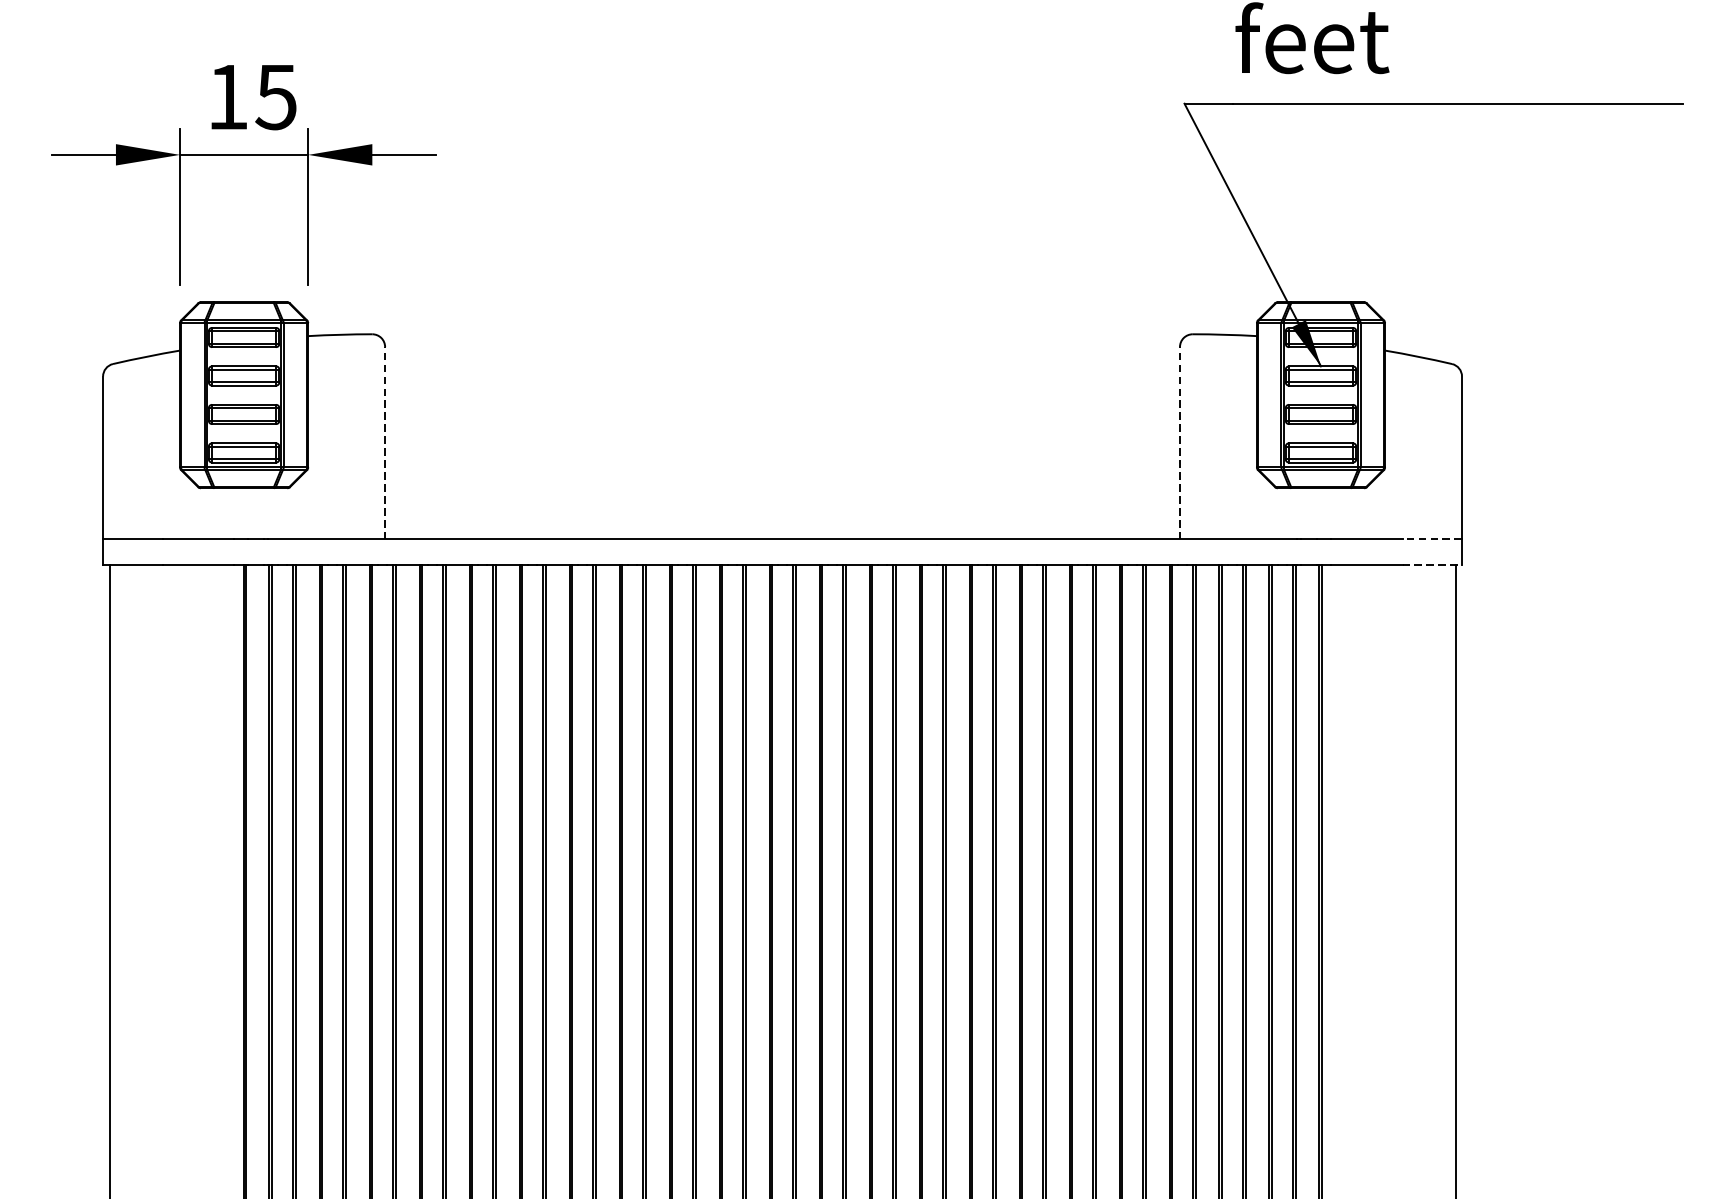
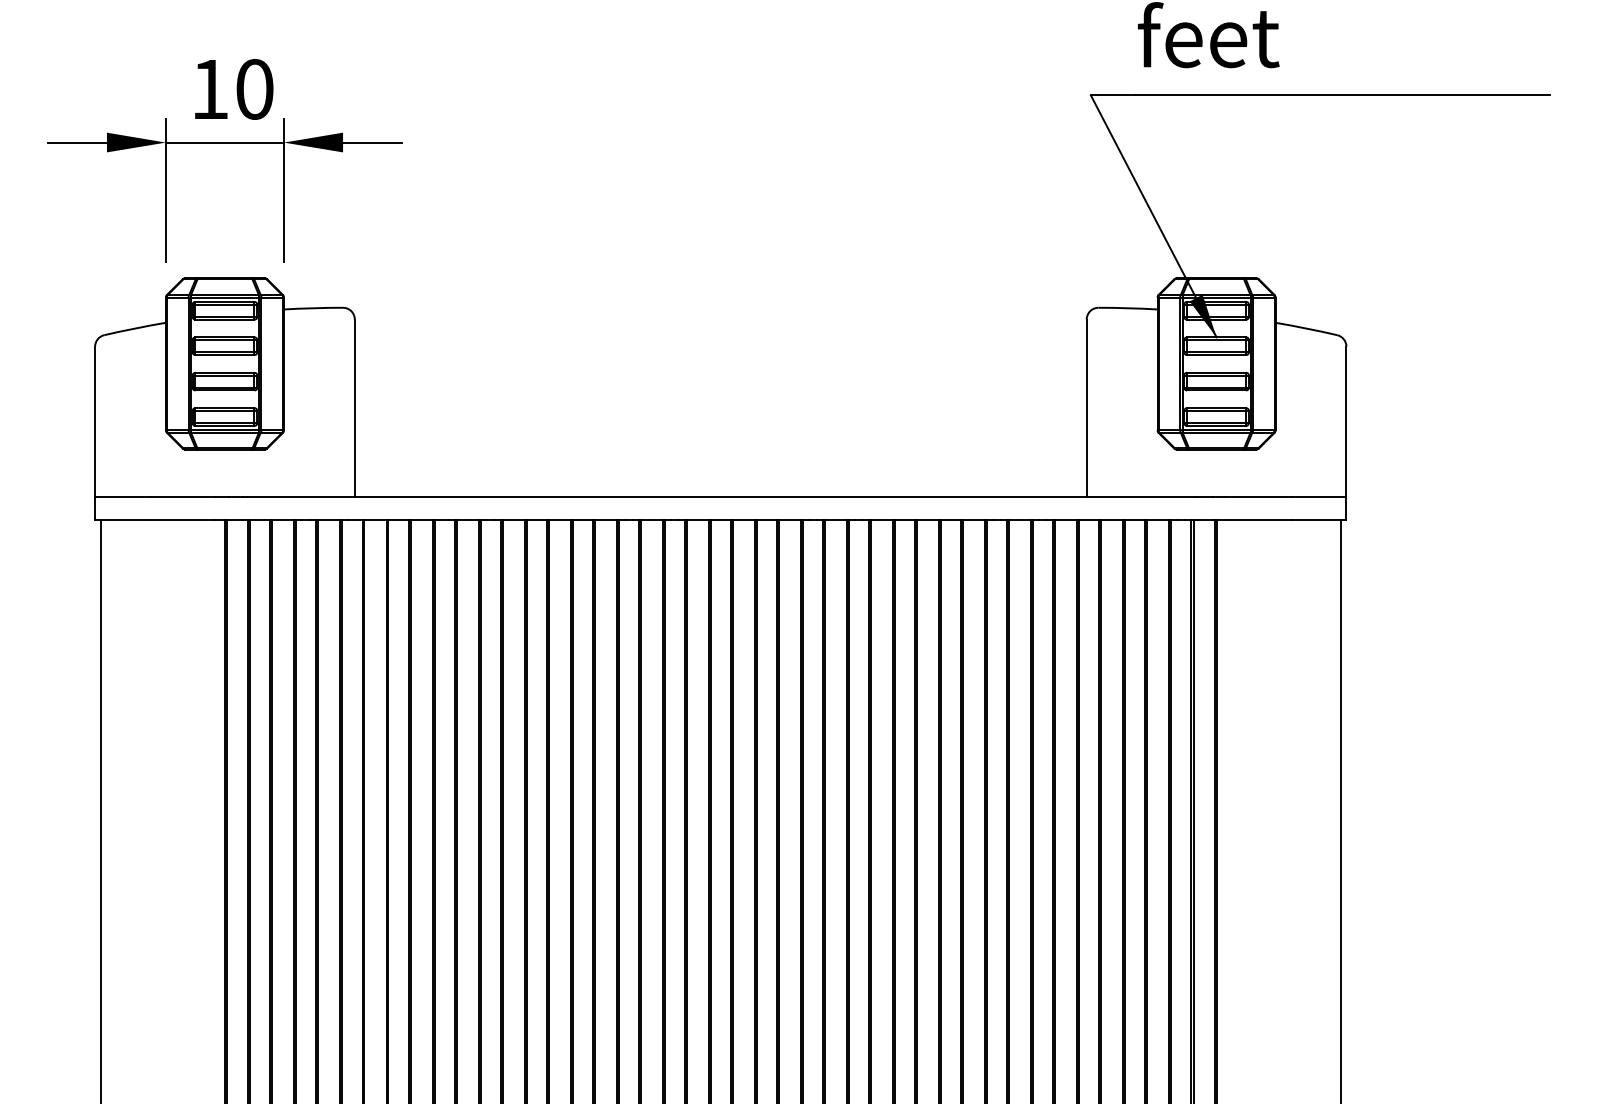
text: (276, 97) -> (254, 89), 15 -> 10
line: (384, 443) -> (354, 408), dashed -> solid
line: (1179, 443) -> (1086, 408), dashed -> solid
line: (1431, 539) -> (1318, 496), dashed -> solid
line: (1432, 565) -> (1319, 520), dashed -> solid

